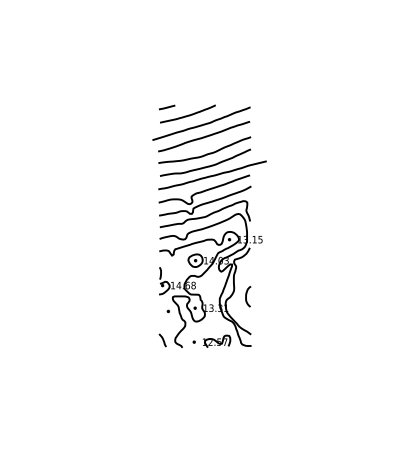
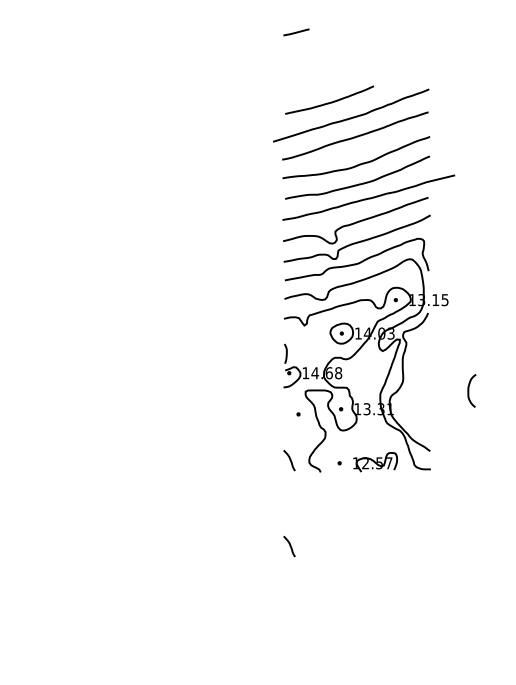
line: (167, 107) -> (297, 32), moved
curve: (246, 296) -> (469, 390), moved
curve: (162, 394) -> (289, 546), added

